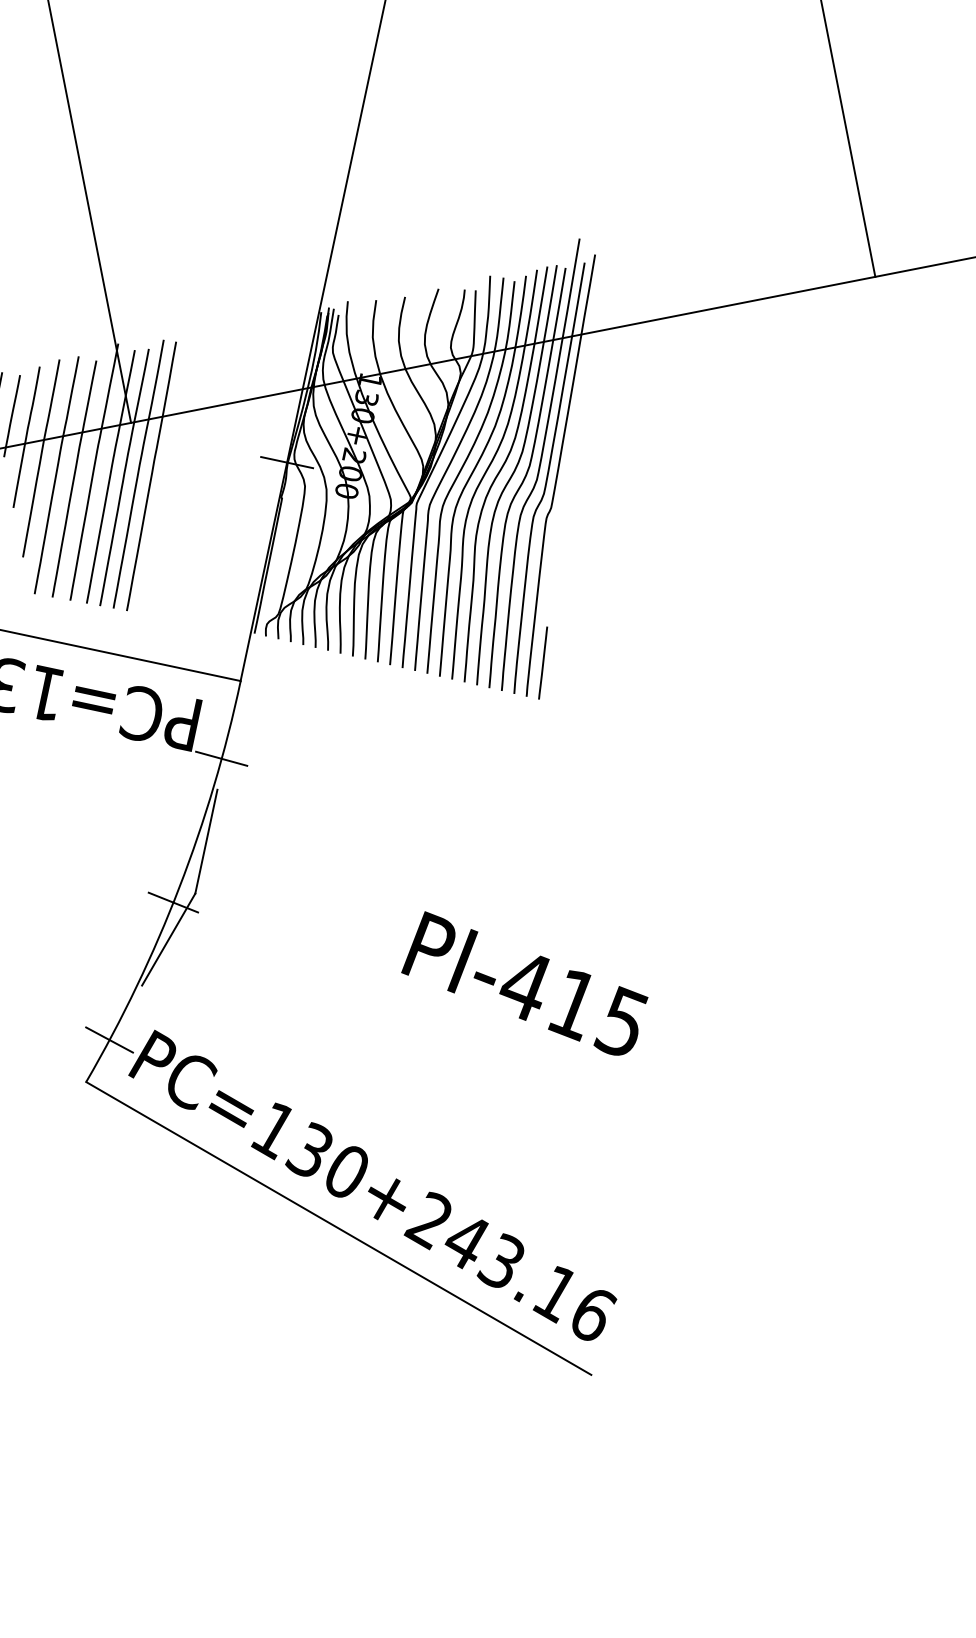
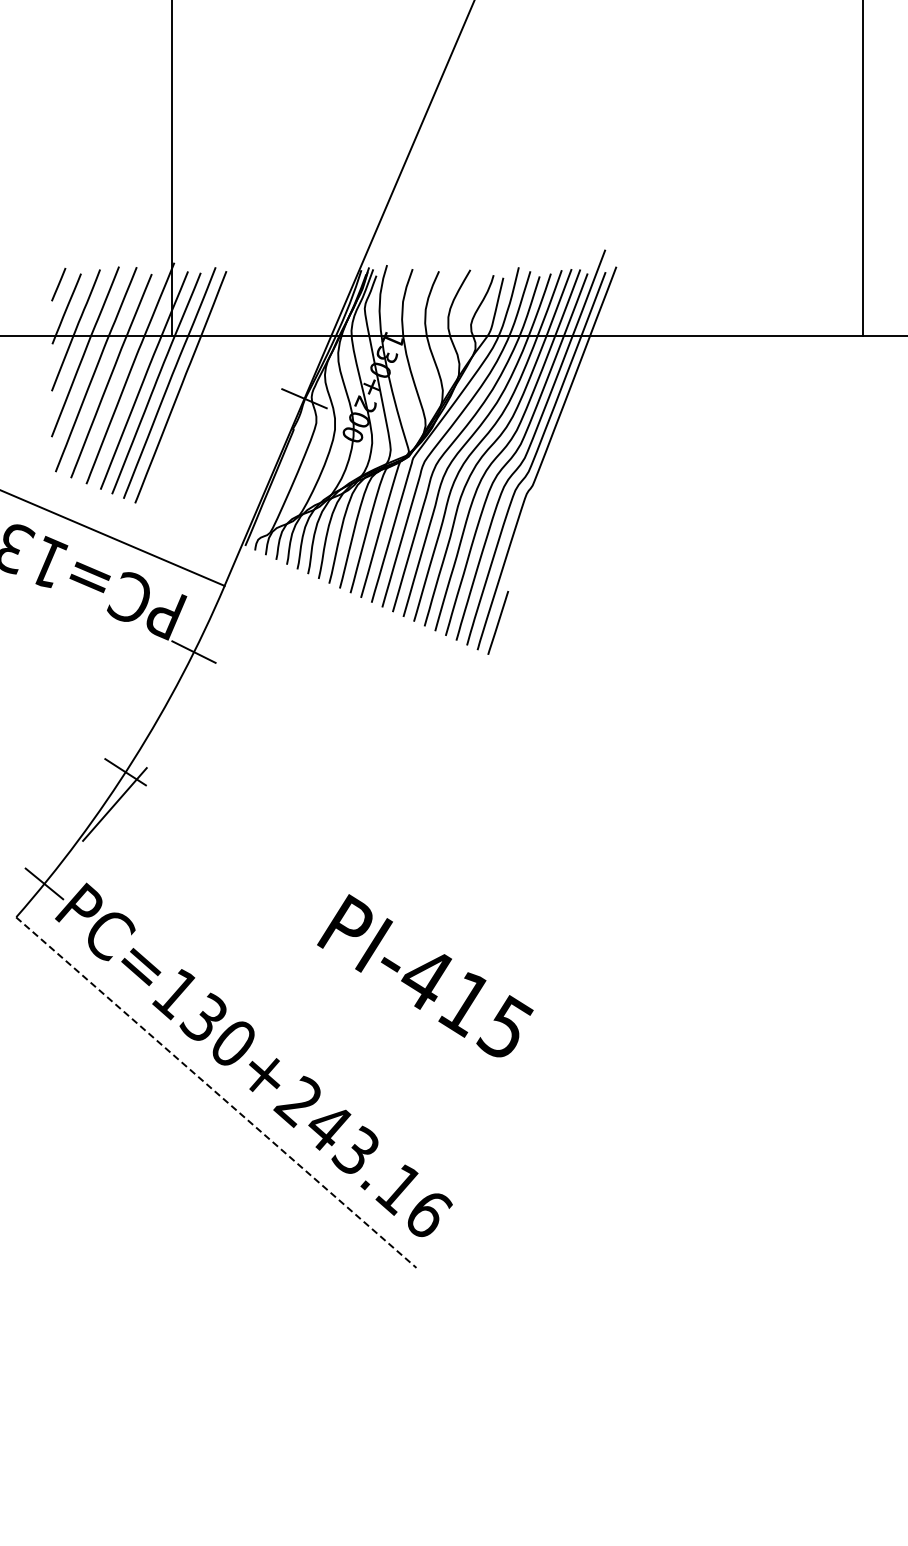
line: (206, 841) -> (165, 723), removed
text: (524, 982) -> (425, 975), moved
line: (338, 1228) -> (216, 1092), solid -> dashed

